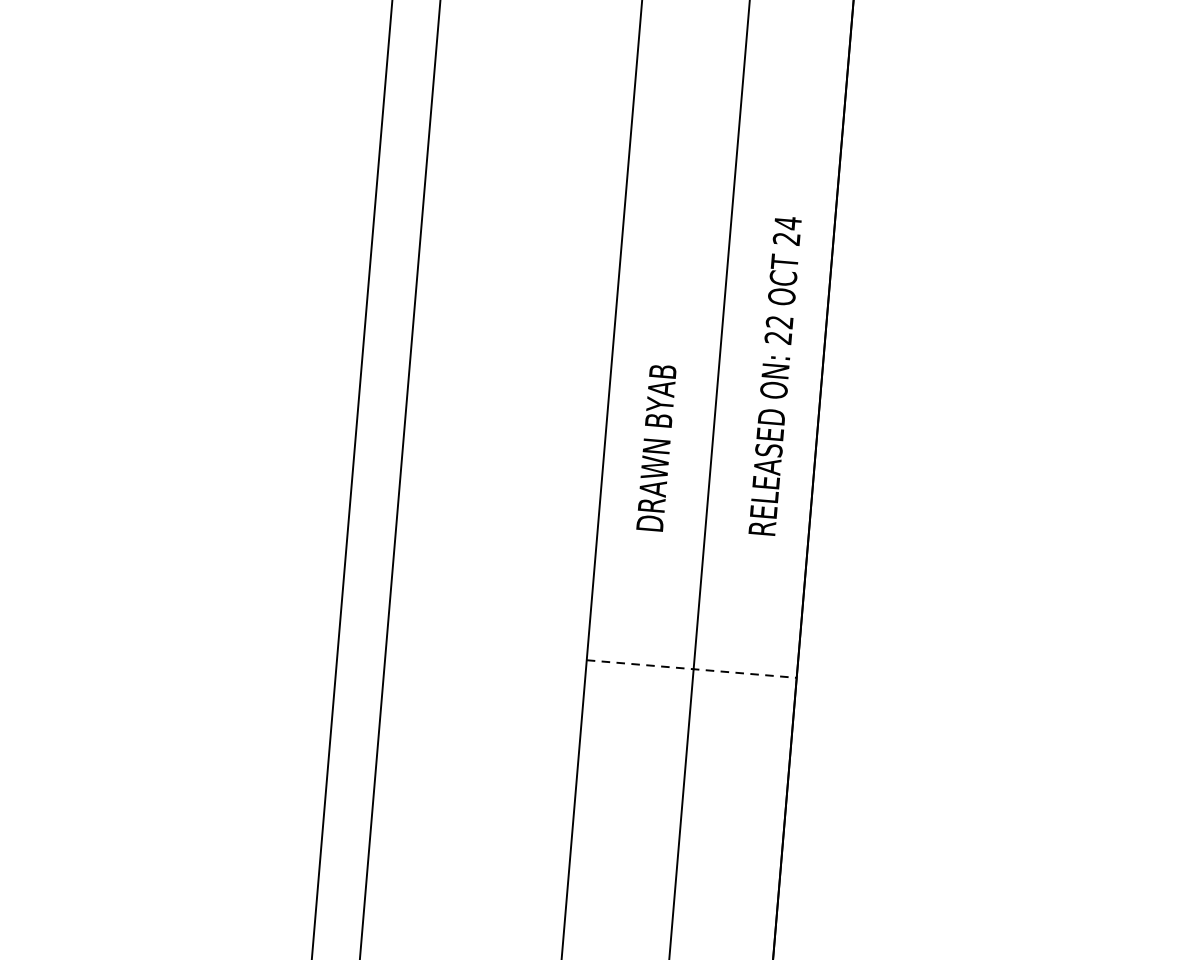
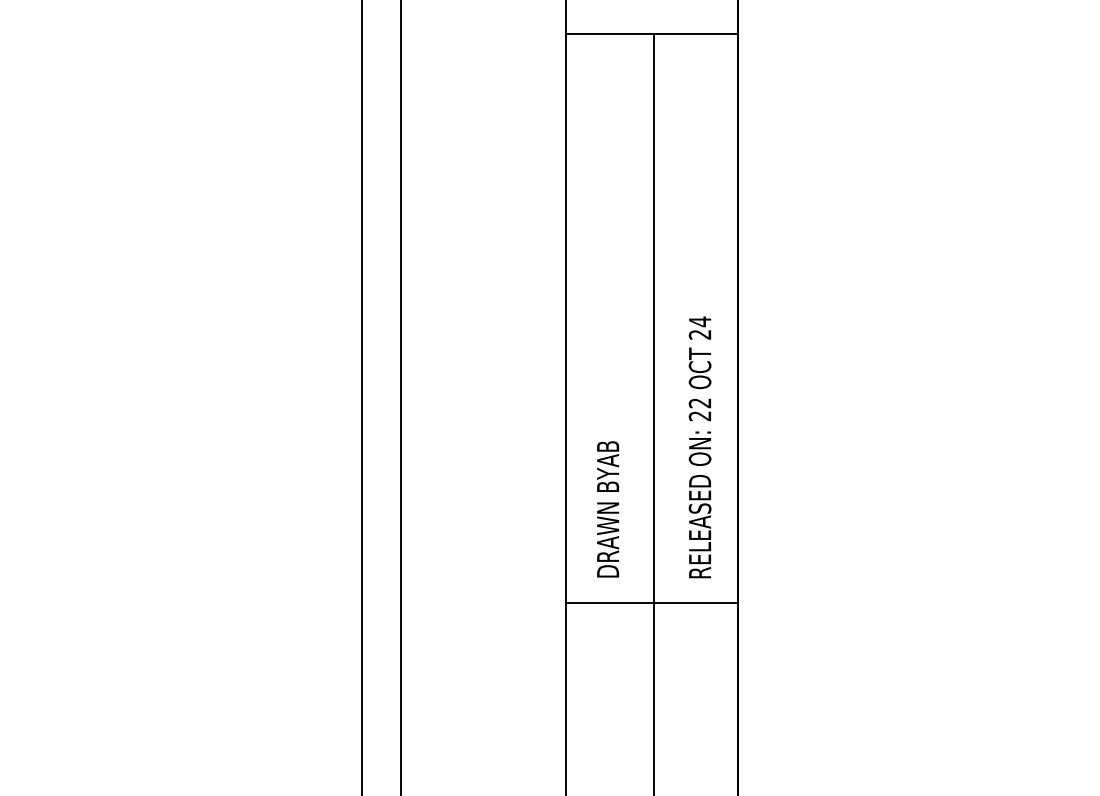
text: (774, 375) -> (699, 447), moved
text: (655, 448) -> (607, 509), moved
line: (692, 668) -> (652, 602), dashed -> solid

